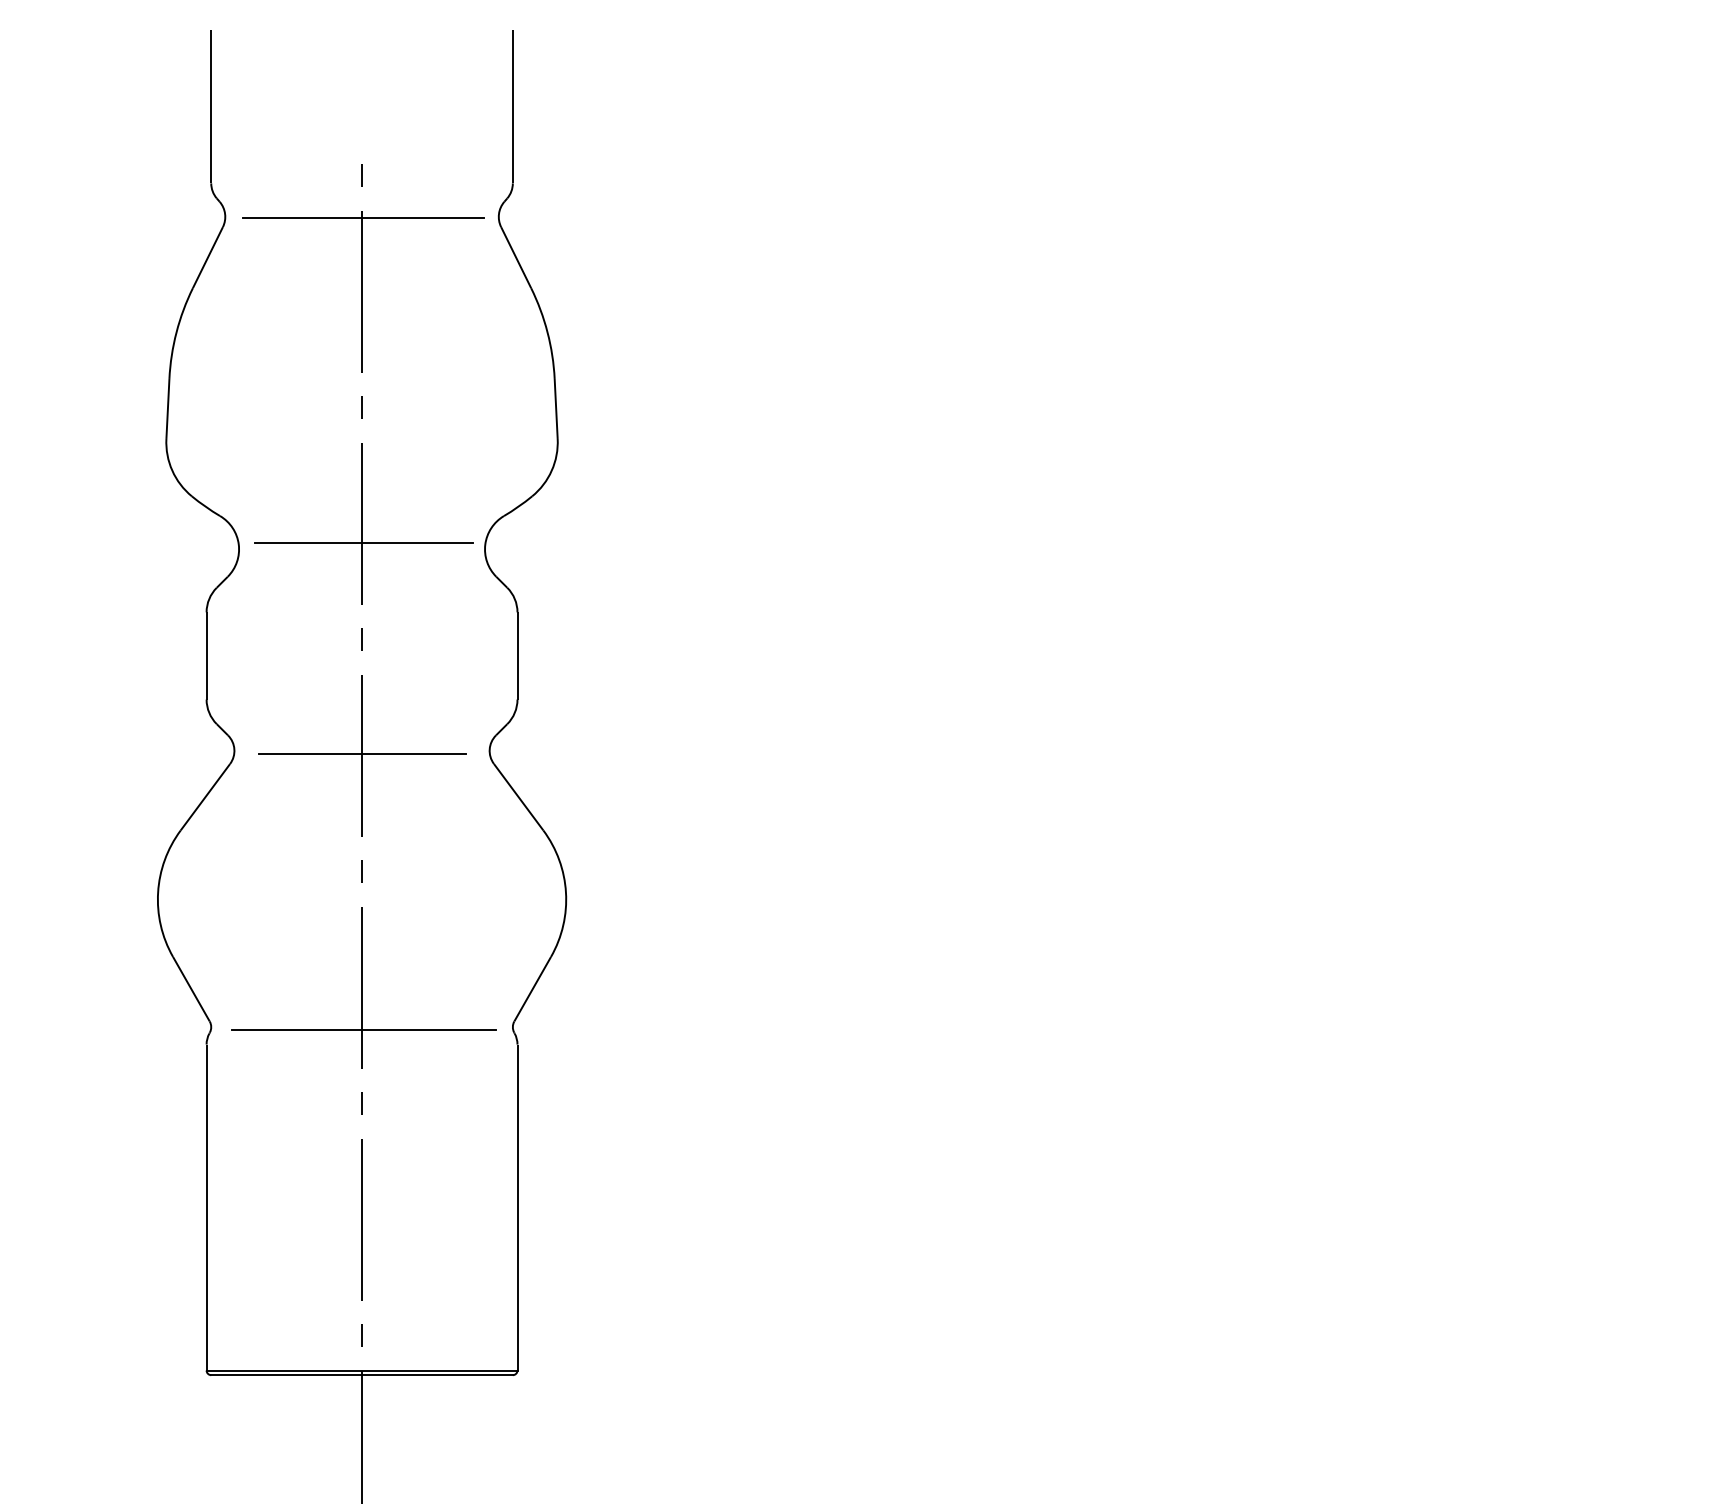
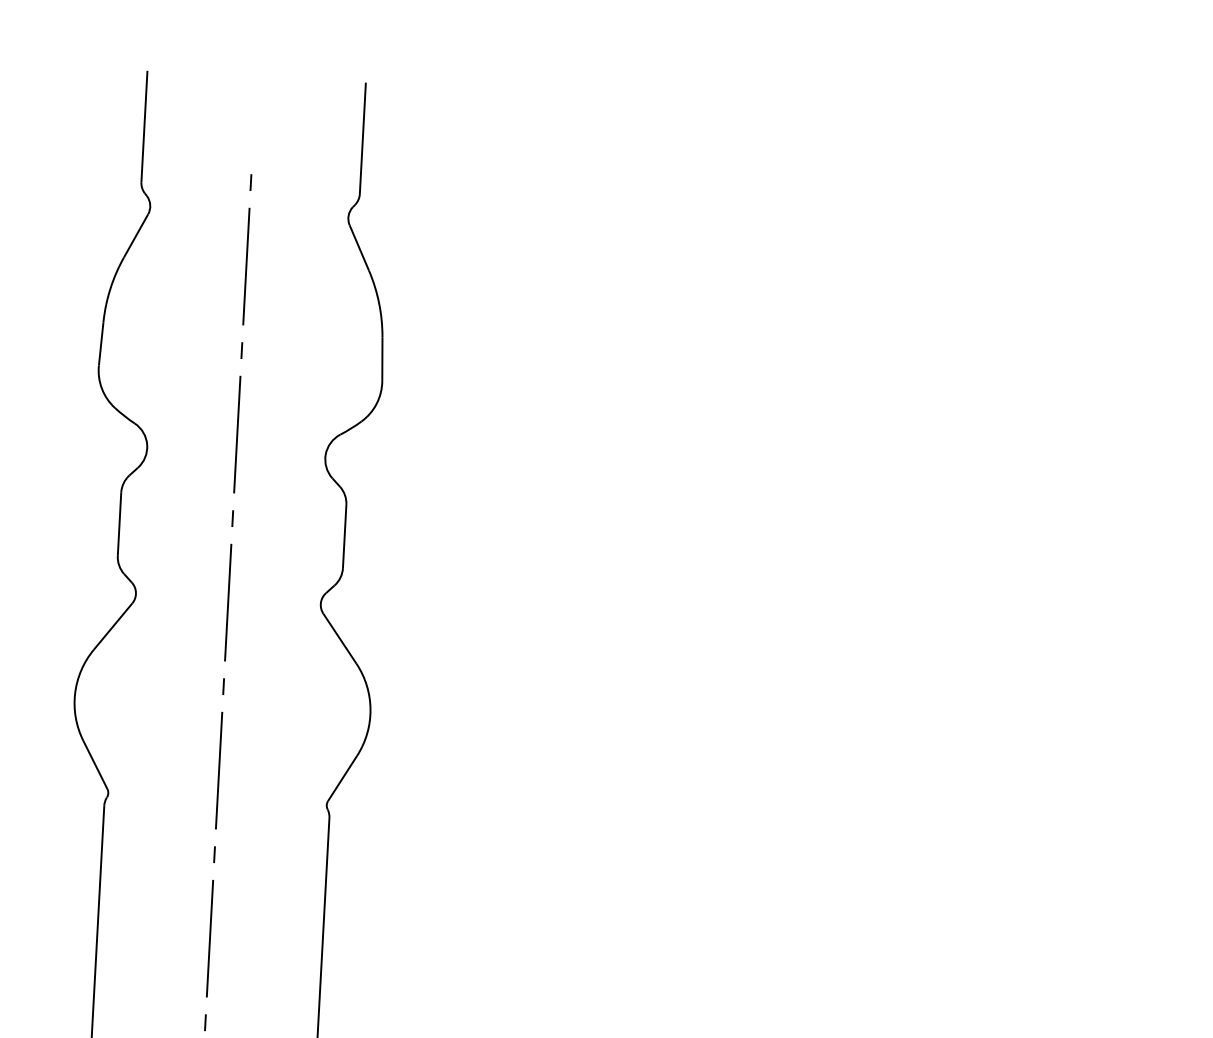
line: (363, 218) -> (250, 213), removed
line: (363, 543) -> (237, 449), removed
line: (362, 754) -> (228, 601), removed
line: (363, 1030) -> (218, 801), removed

